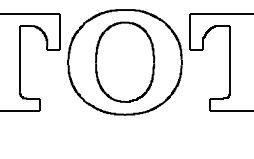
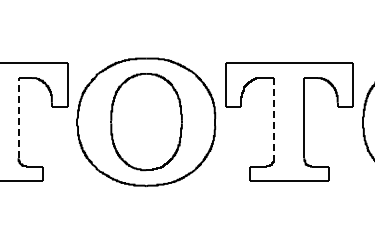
line: (19, 58) -> (18, 117), solid -> dashed
line: (230, 59) -> (274, 118), solid -> dashed

